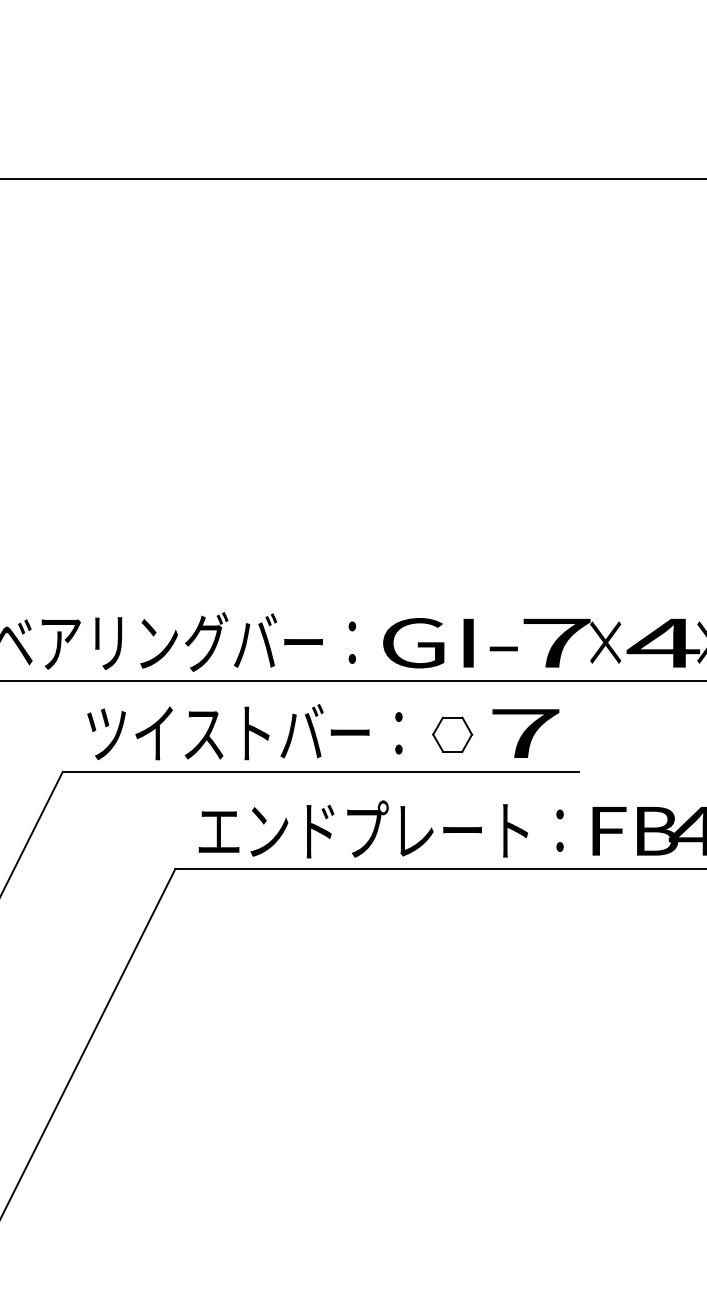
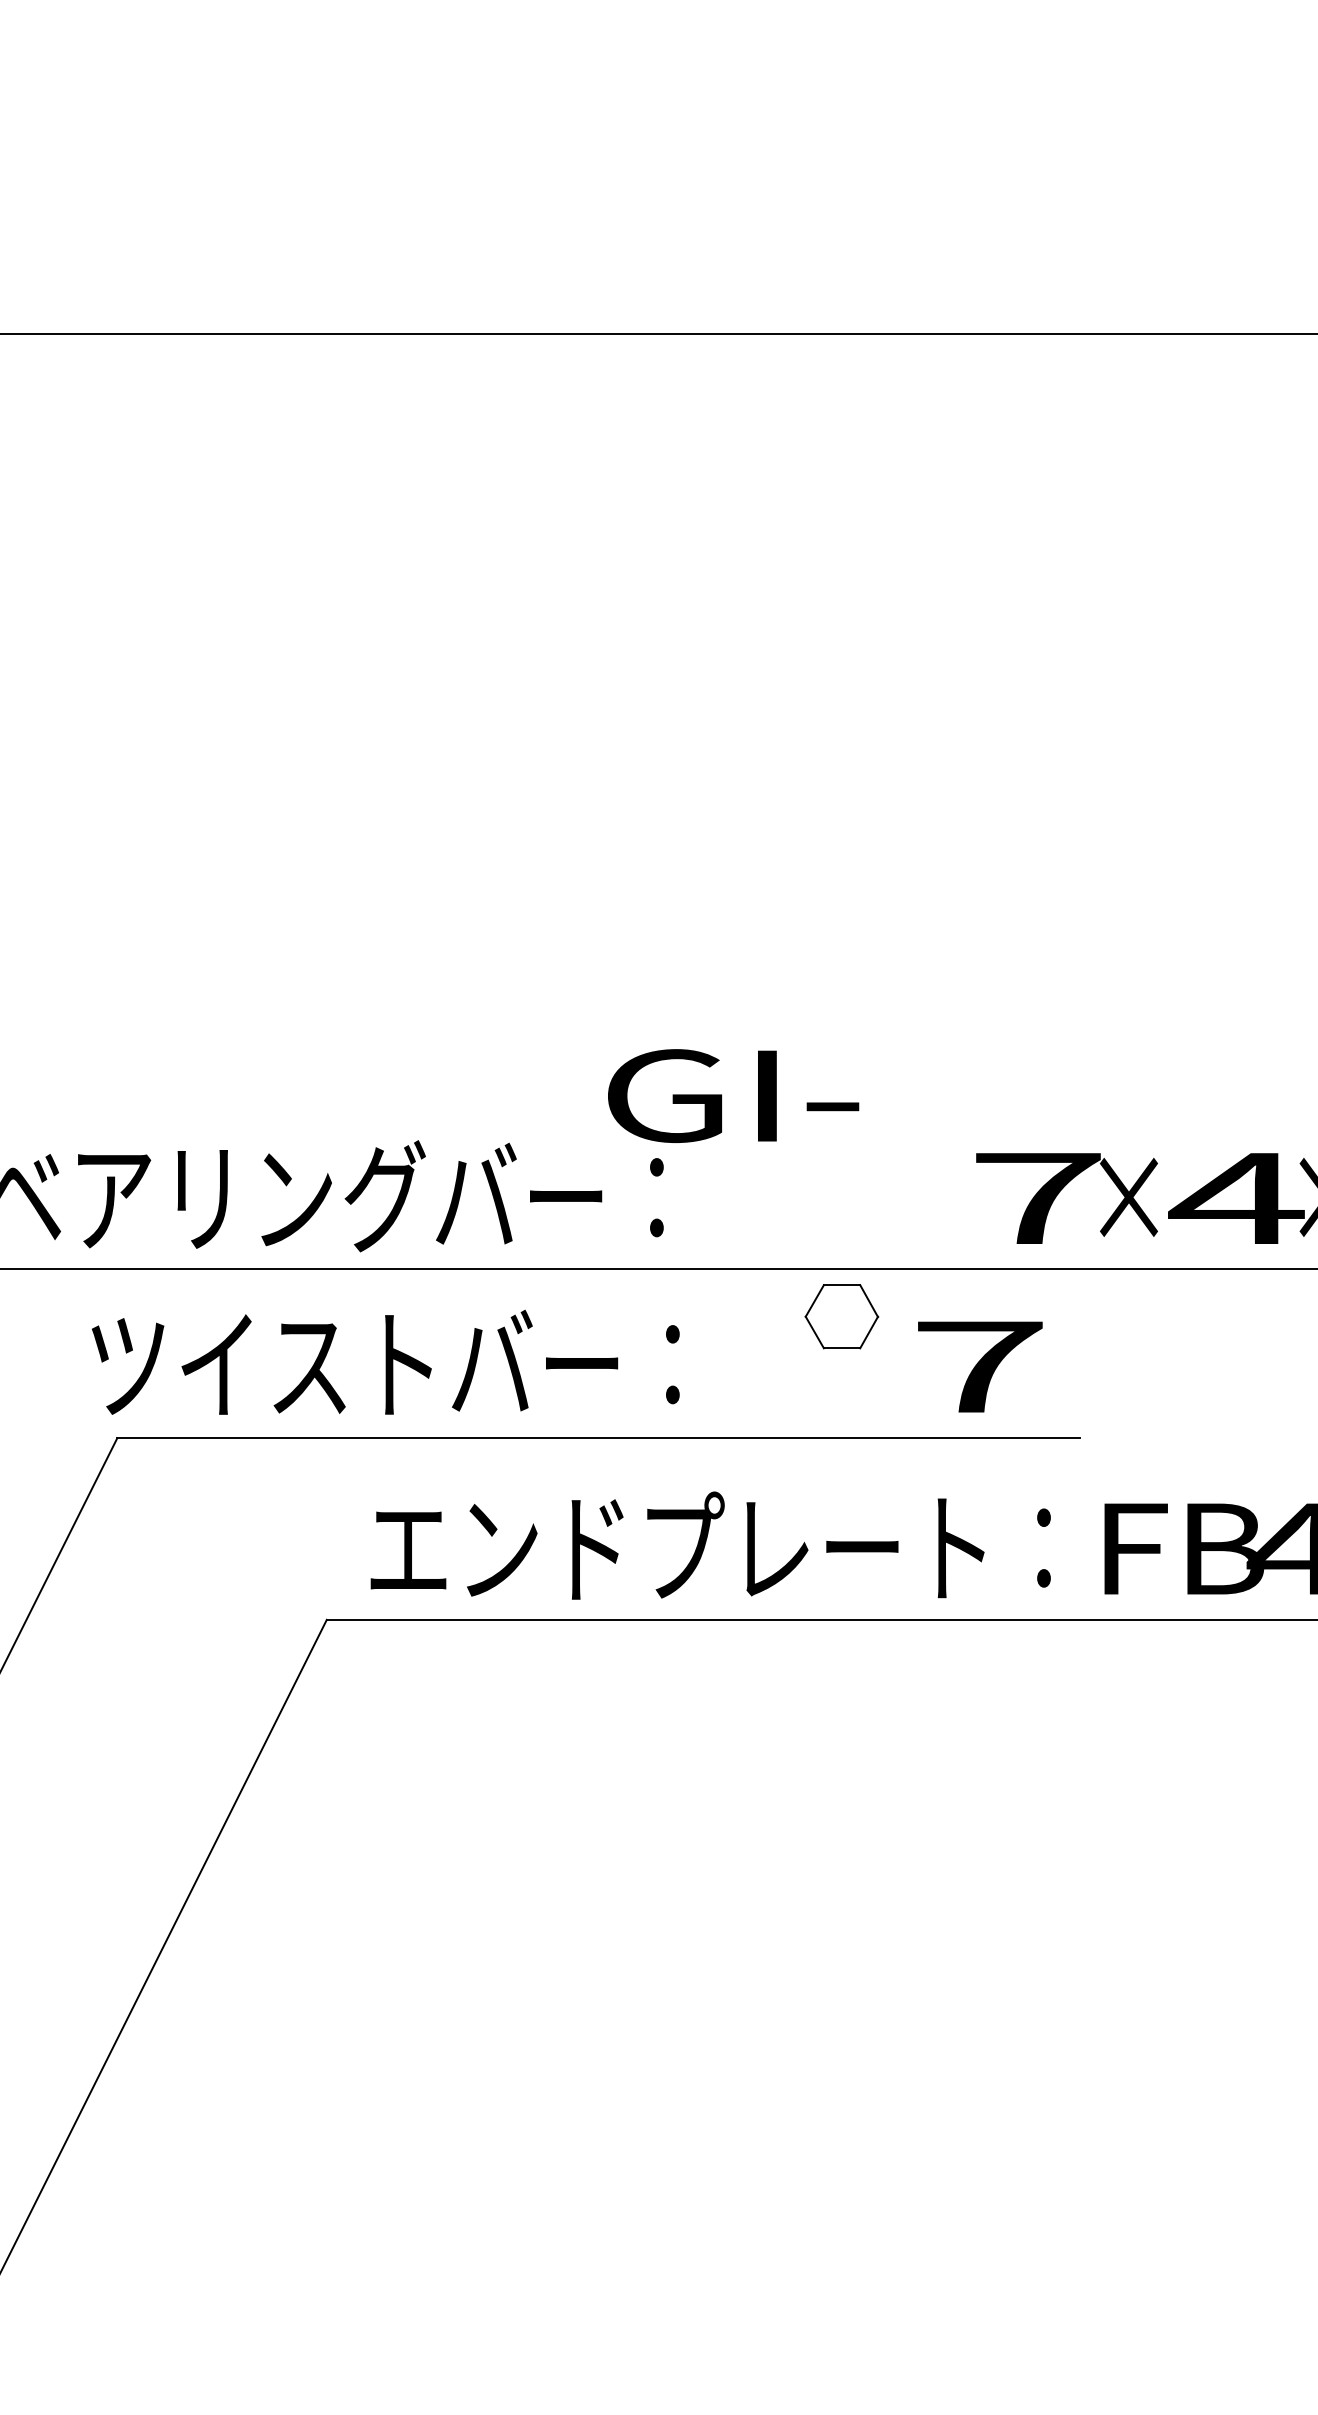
text: (450, 643) -> (733, 1096), moved
text: (244, 732) -> (385, 1363), moved
part: (452, 734) -> (841, 1316), moved

